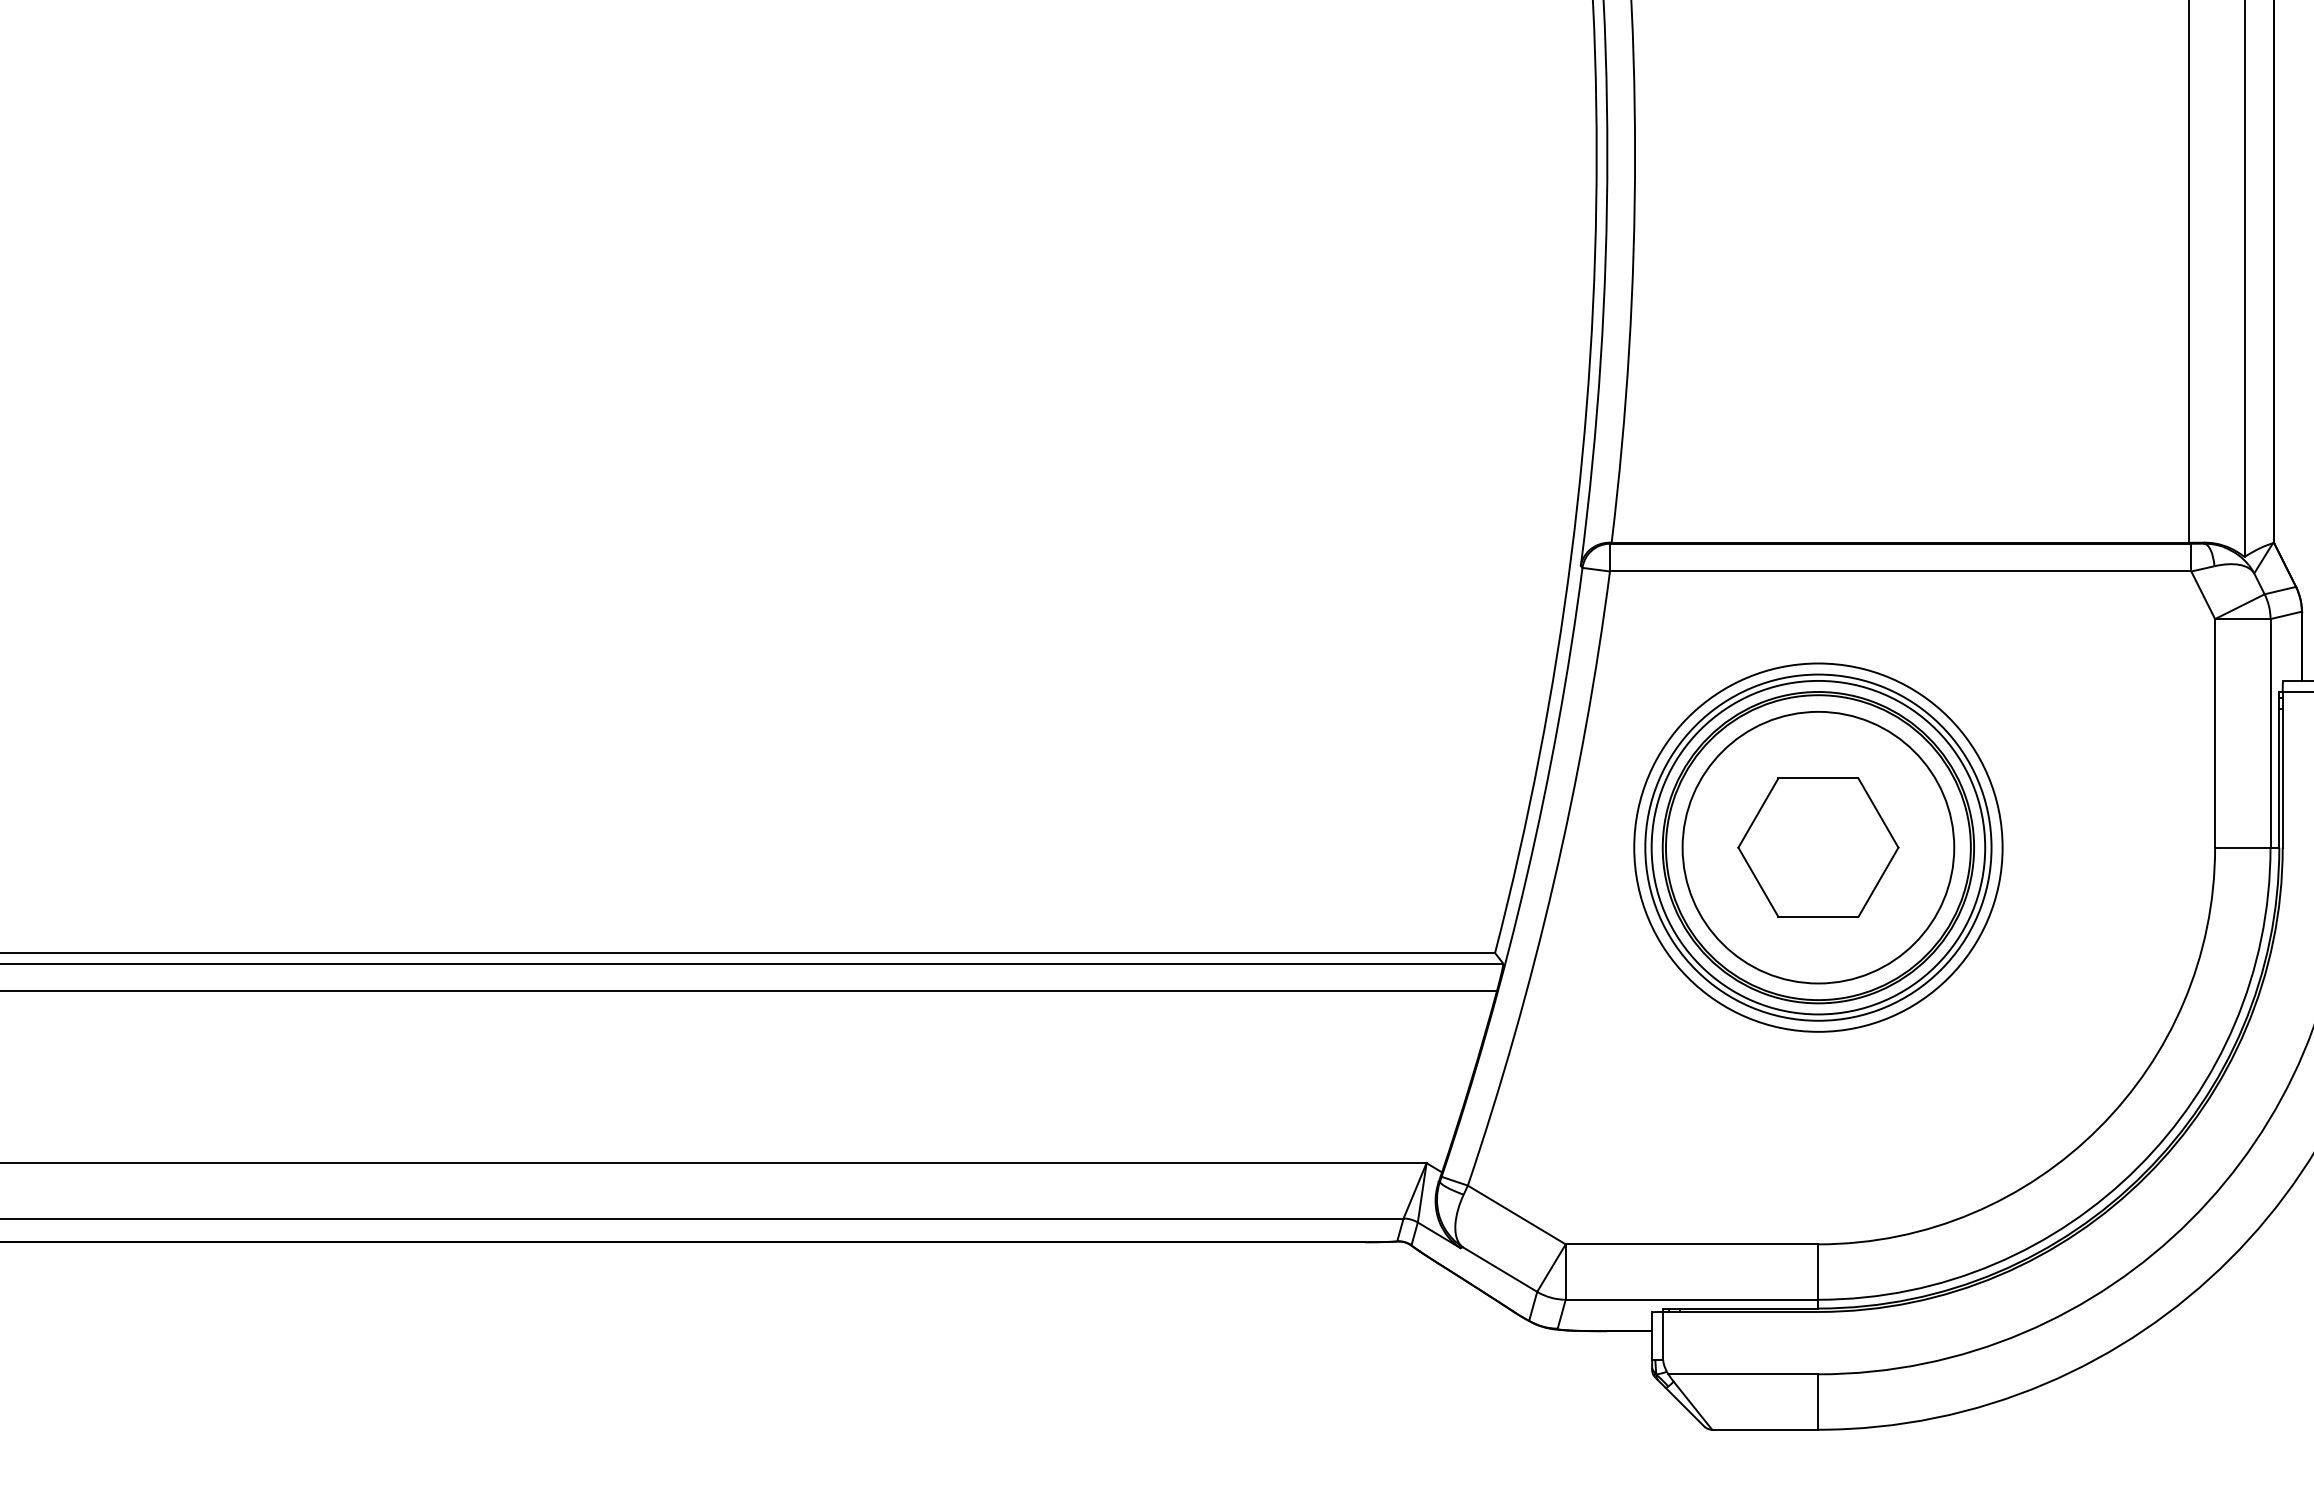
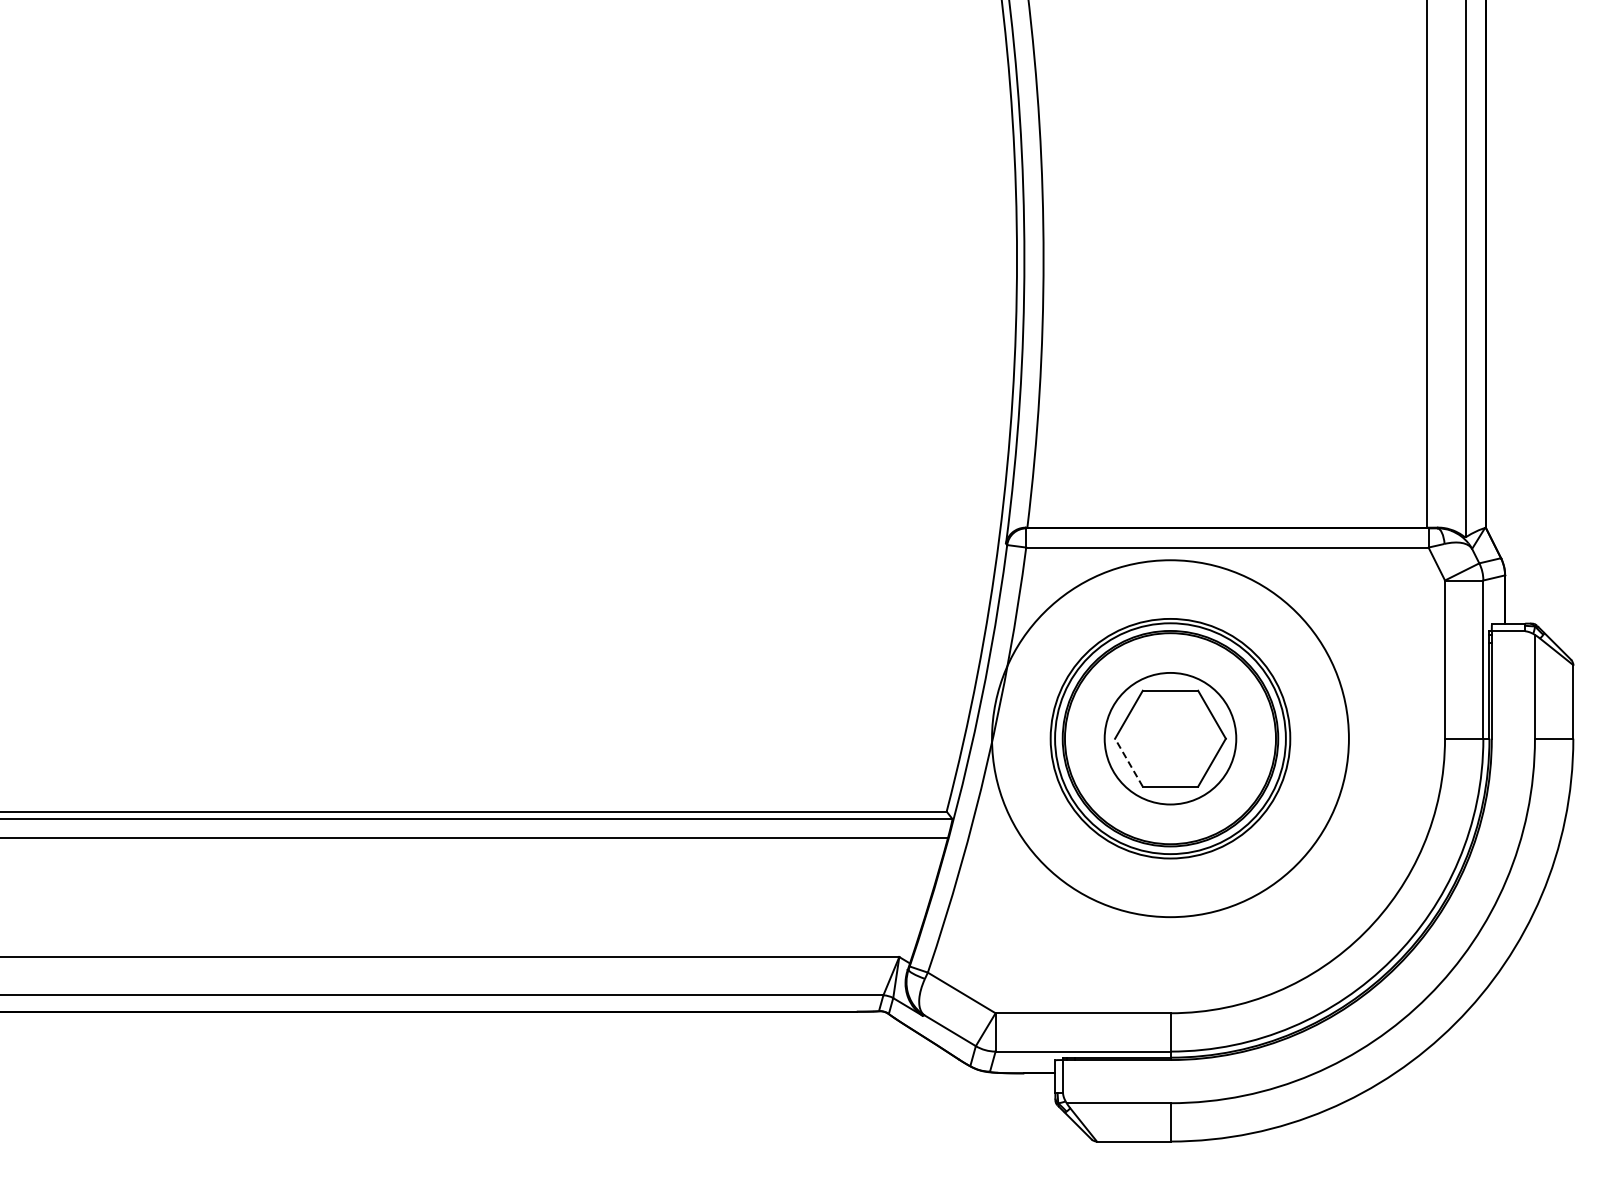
circle: (1818, 847) -> (1170, 738), size x0.7
circle: (1818, 847) -> (1170, 738), size x1.4
line: (1757, 882) -> (1128, 762), solid -> dashed

